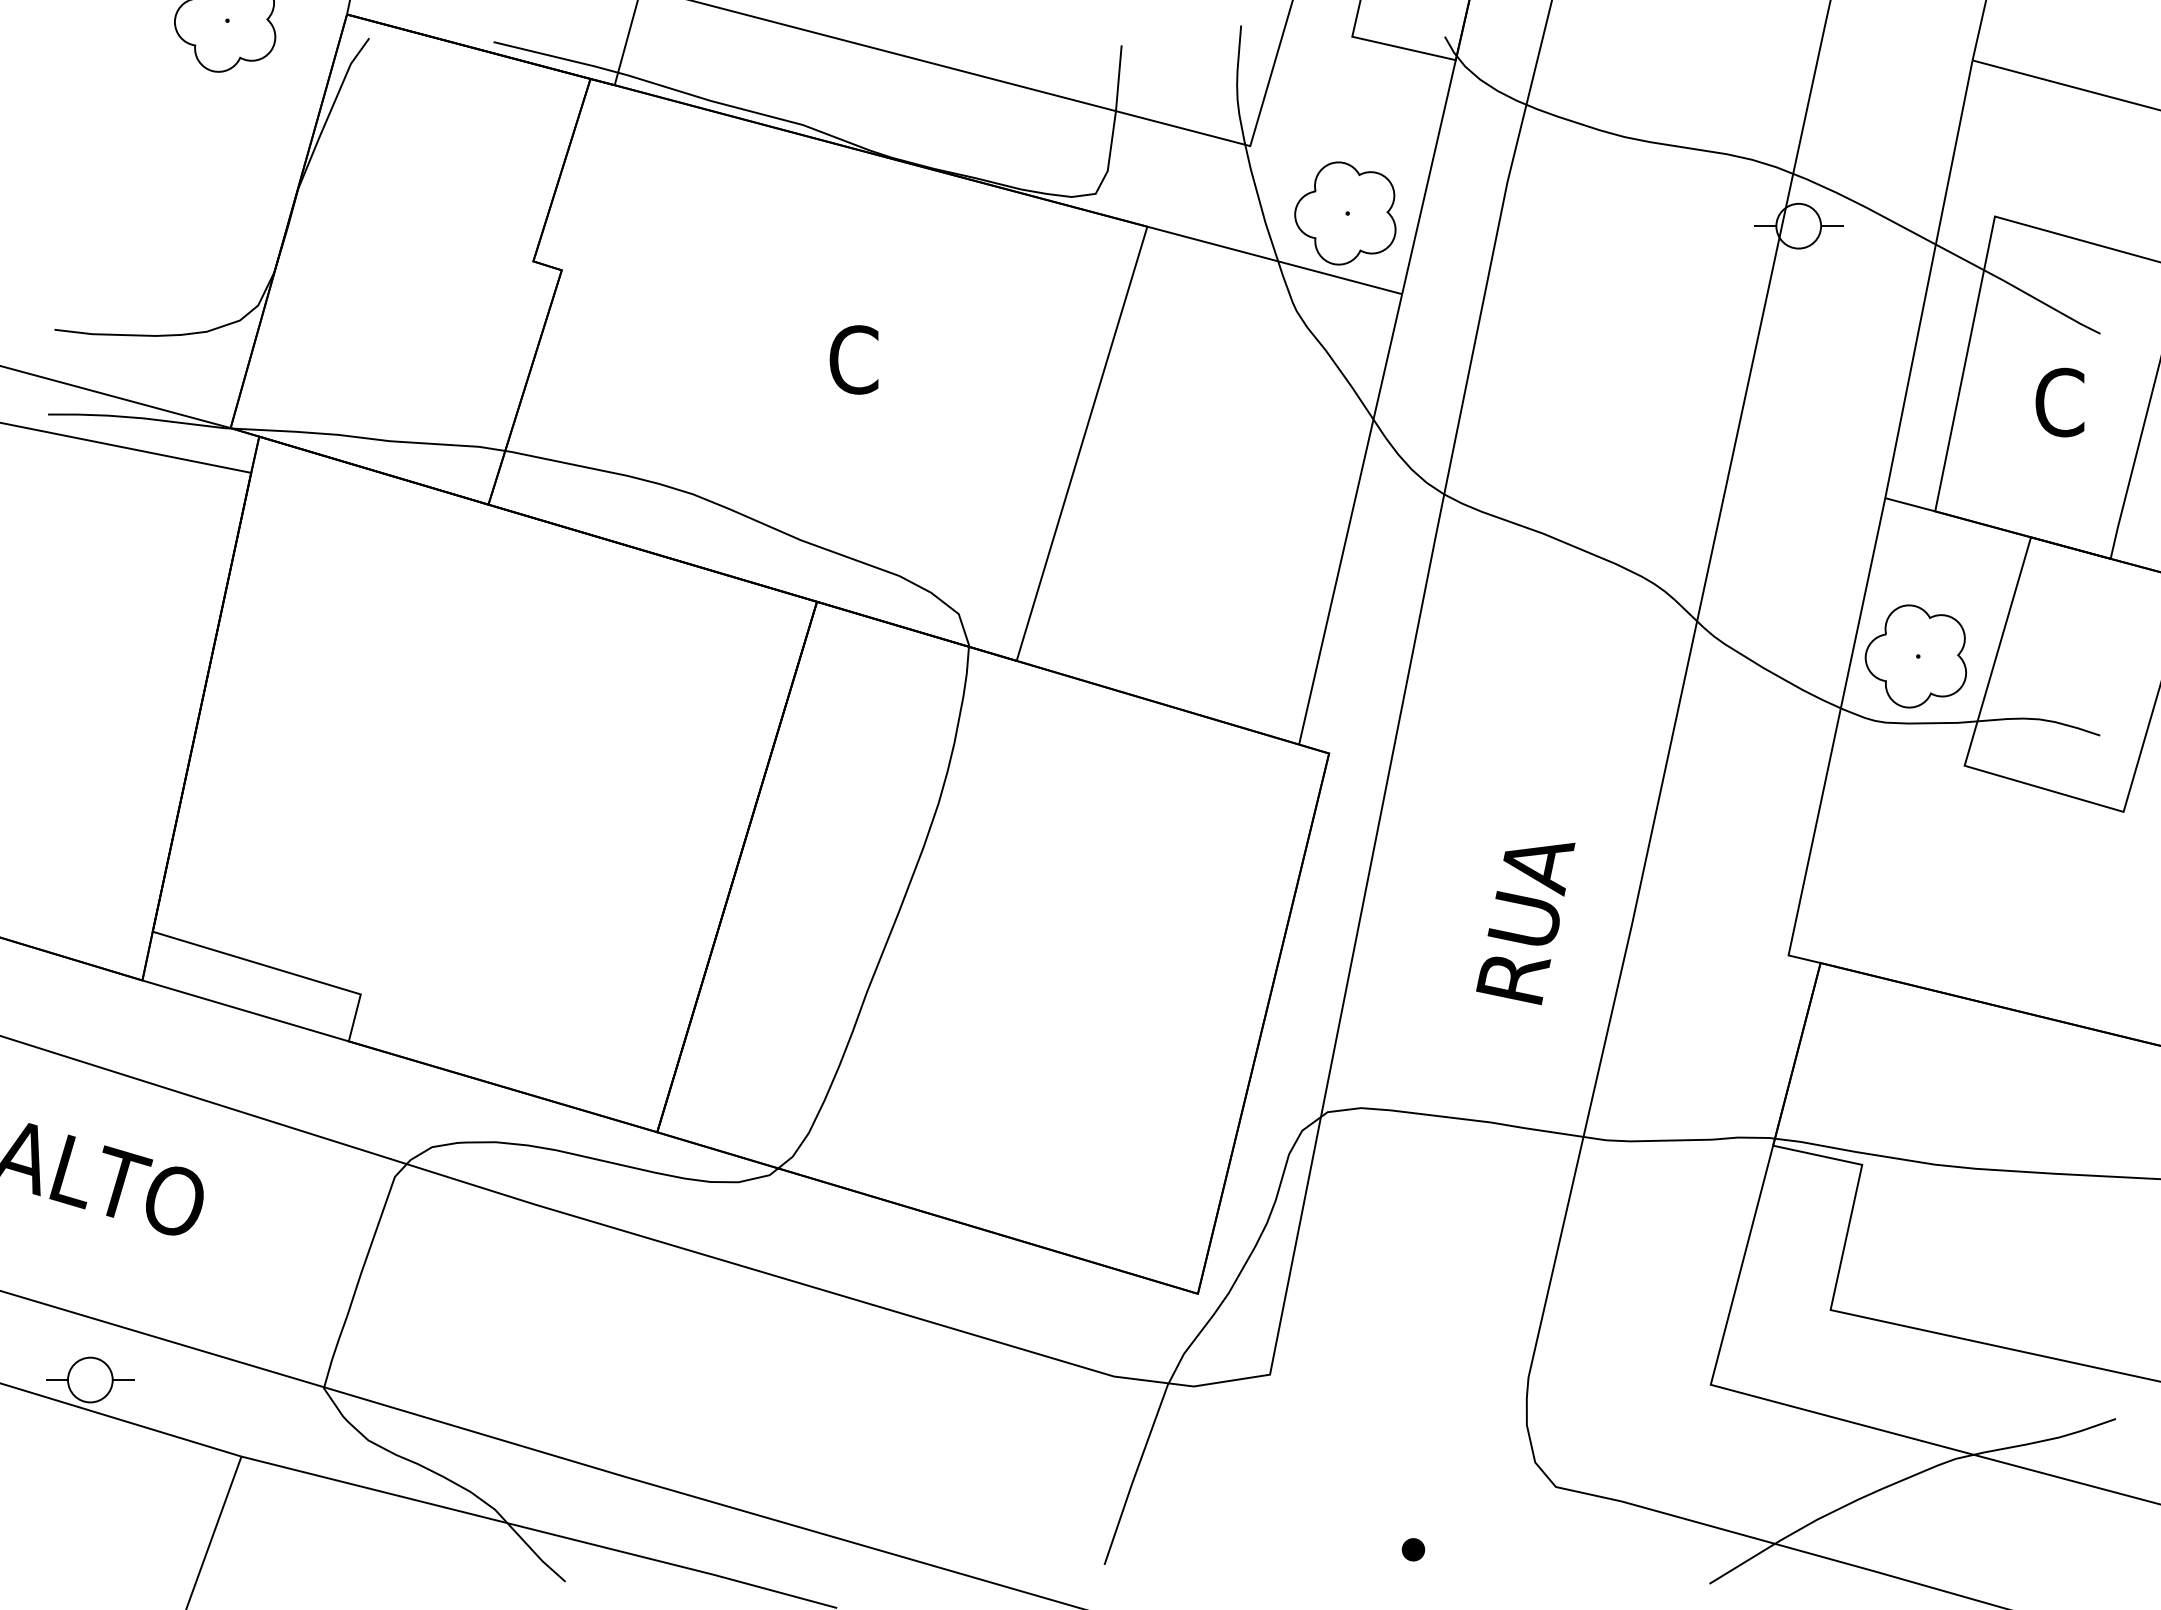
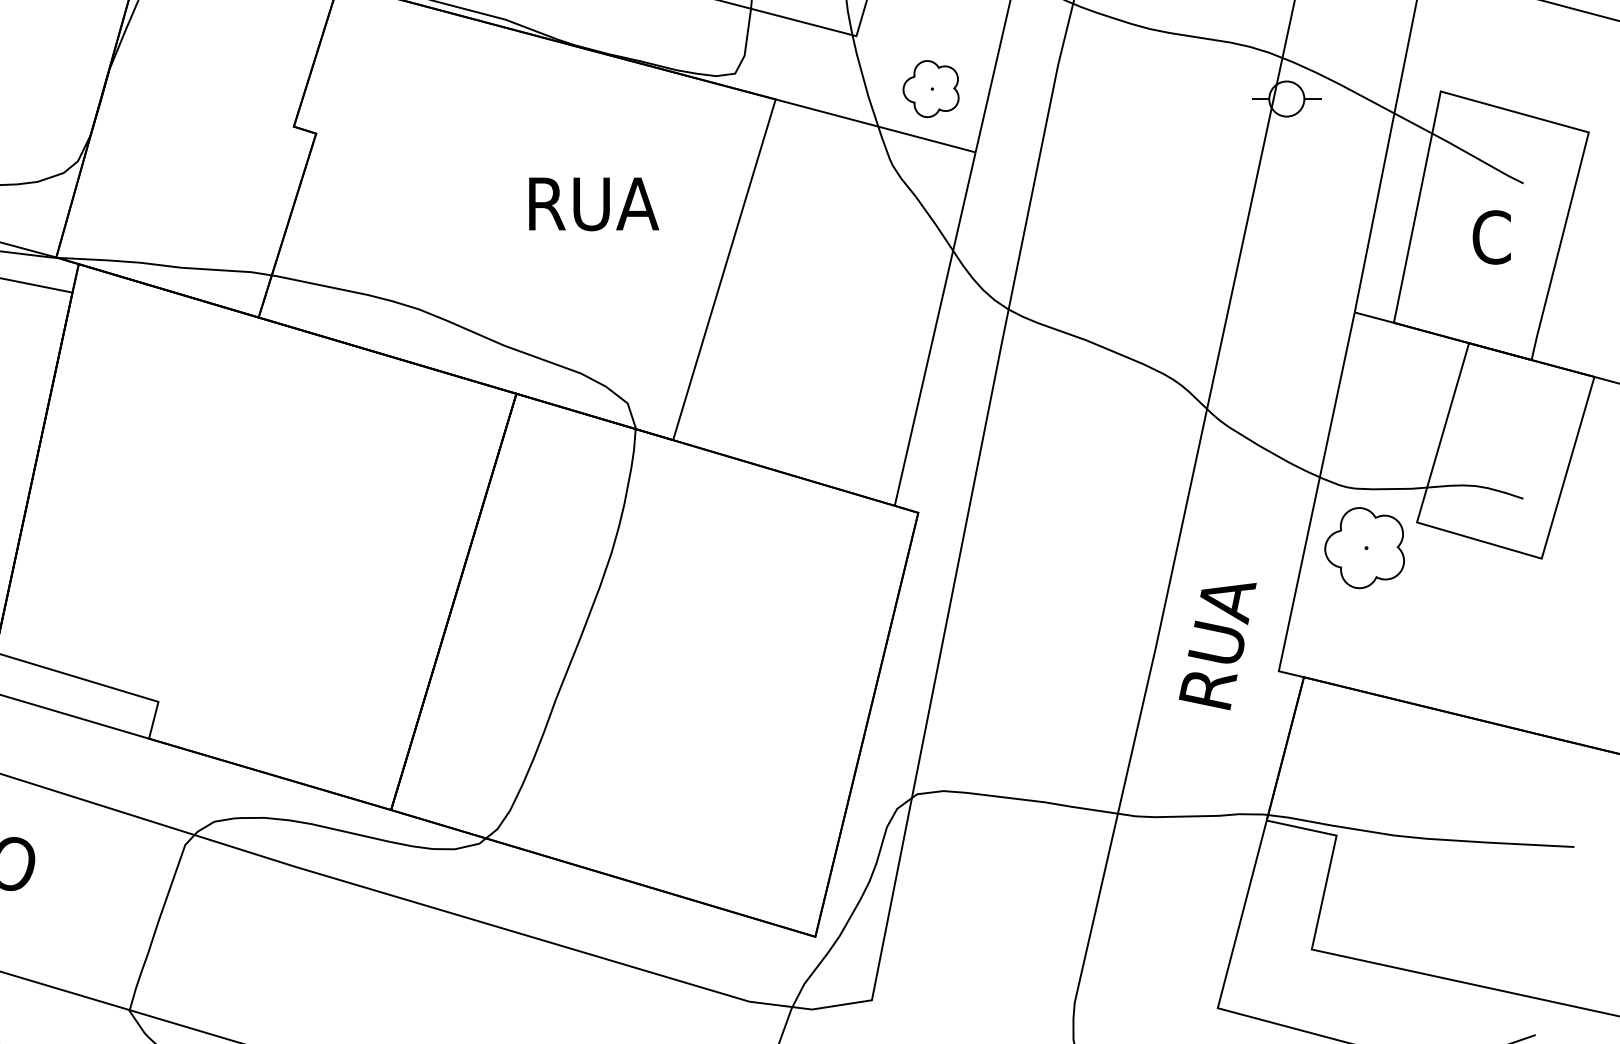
part: (1345, 213) -> (931, 89), size x0.7
text: (913, 359) -> (592, 203), C -> RUA
part: (1915, 656) -> (1364, 548), moved
text: (1525, 923) -> (1217, 646), moved

